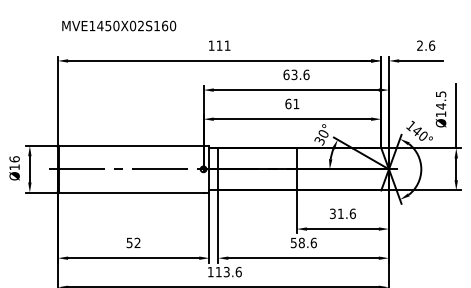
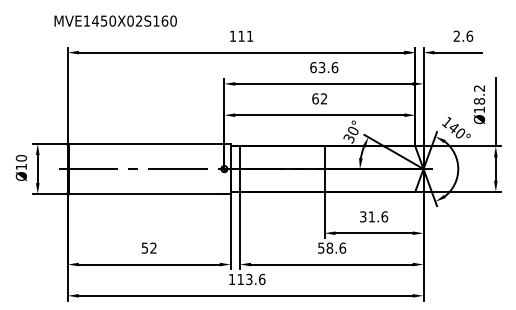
text: (118, 25) -> (115, 20), moved
text: (441, 99) -> (479, 94), Ø14.5 -> Ø18.2
text: (295, 103) -> (323, 98), 61 -> 62
text: (13, 158) -> (20, 157), Ø16 -> Ø10

